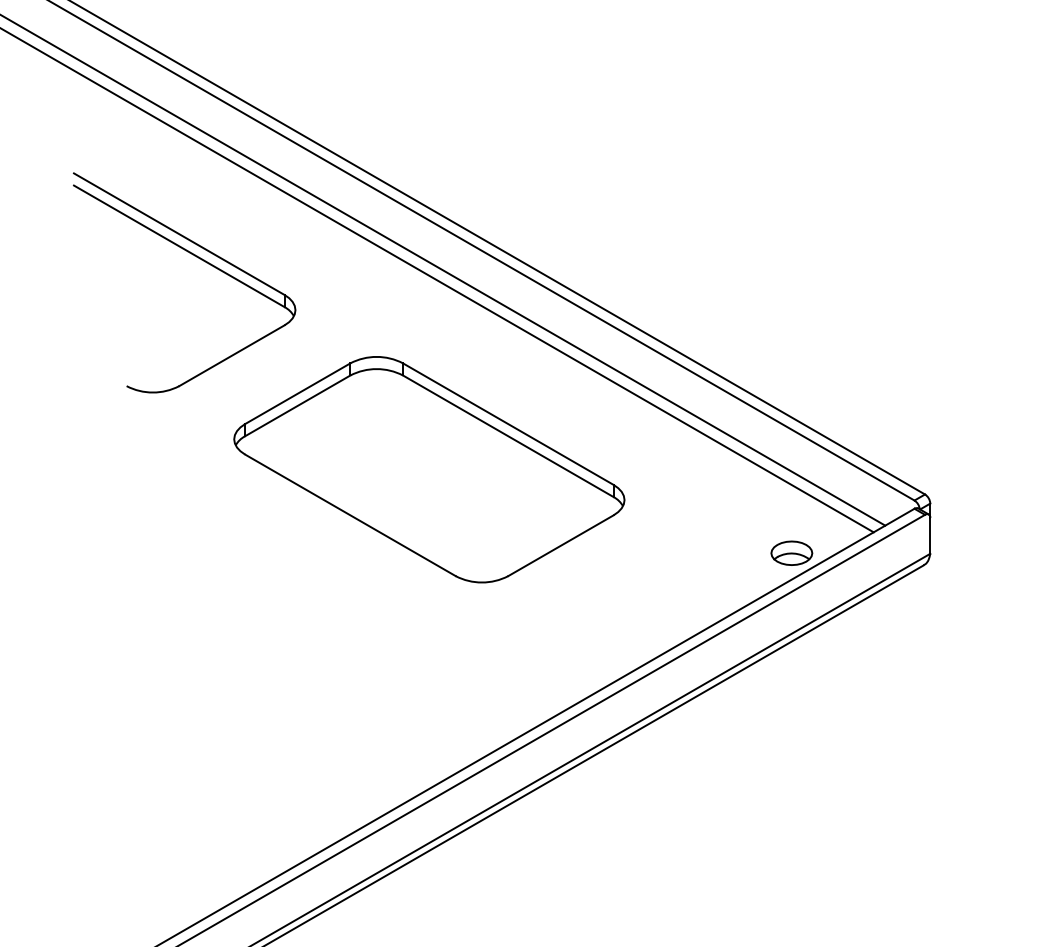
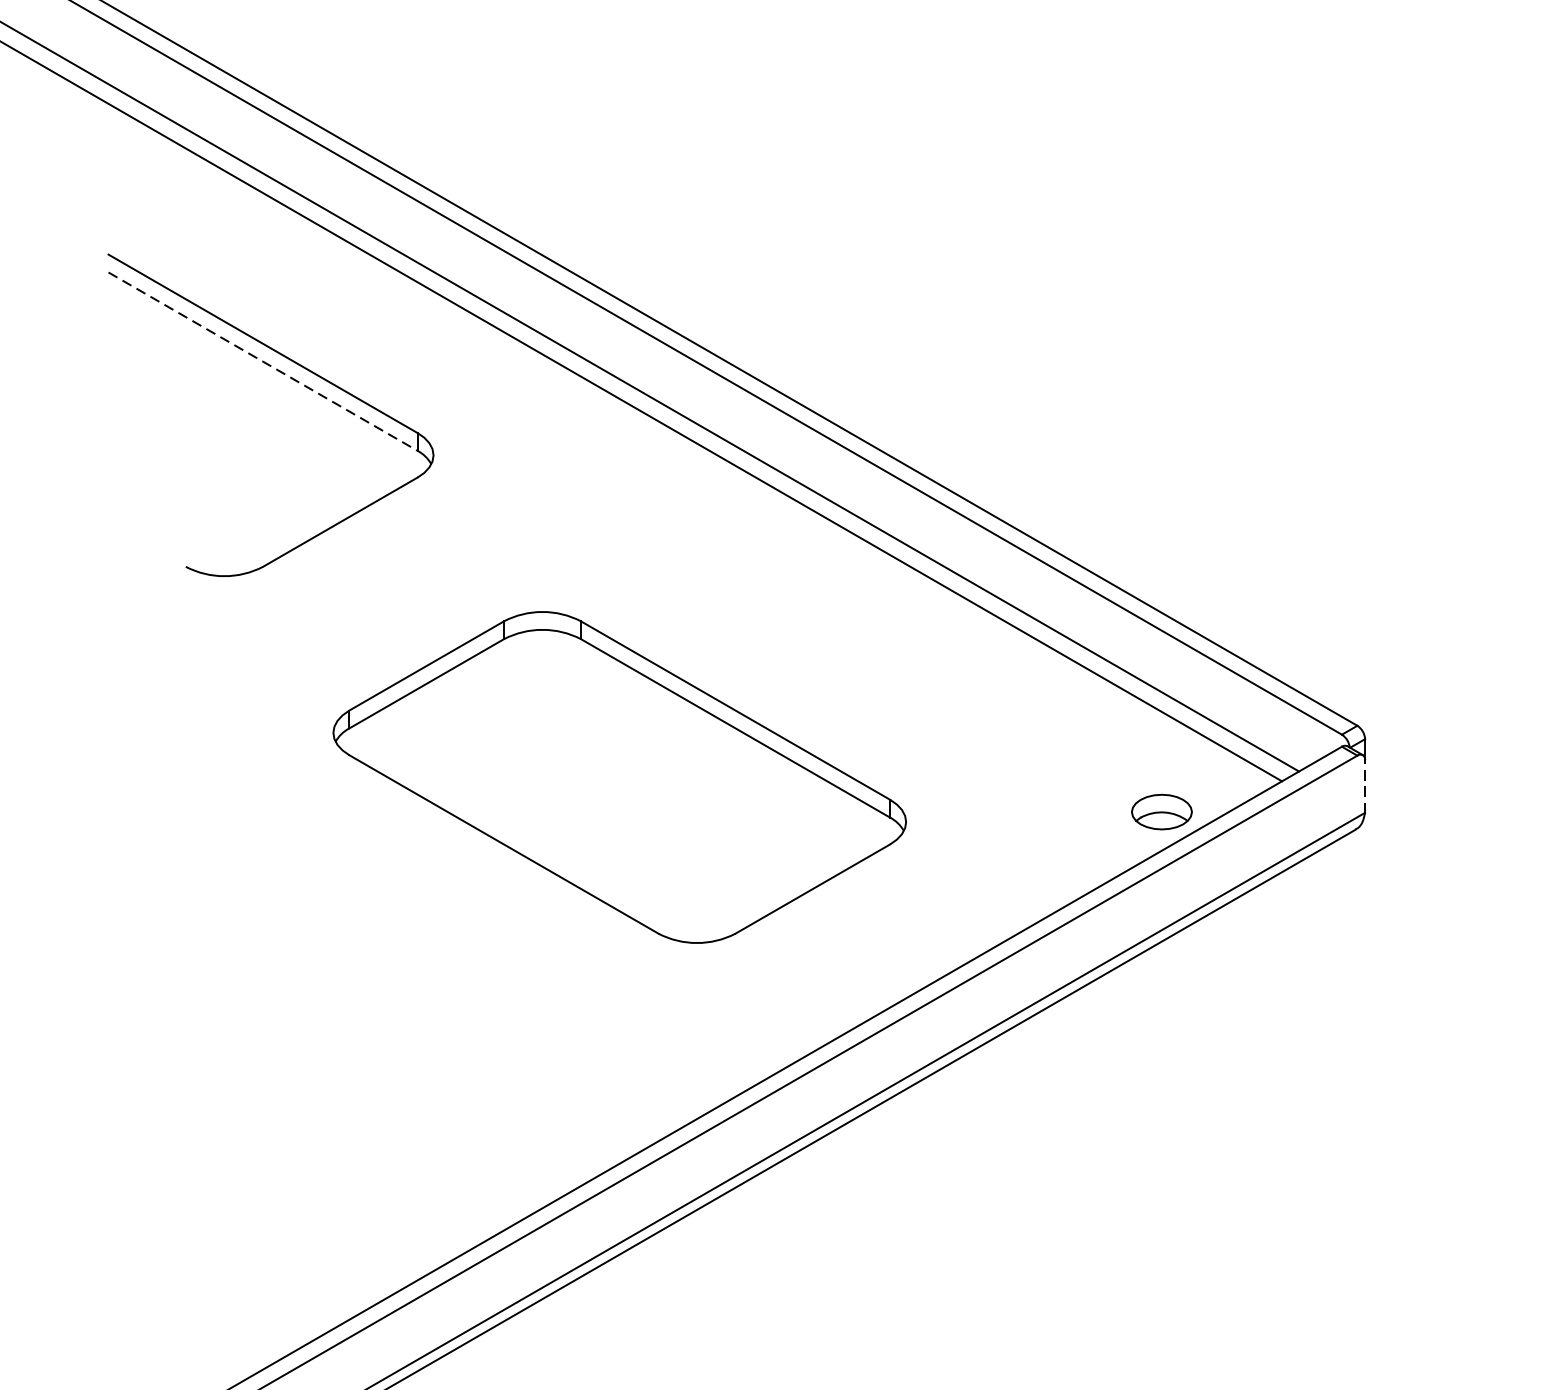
line: (179, 246) -> (263, 361), solid -> dashed
part: (429, 469) -> (619, 777), moved
line: (930, 535) -> (1365, 785), solid -> dashed

